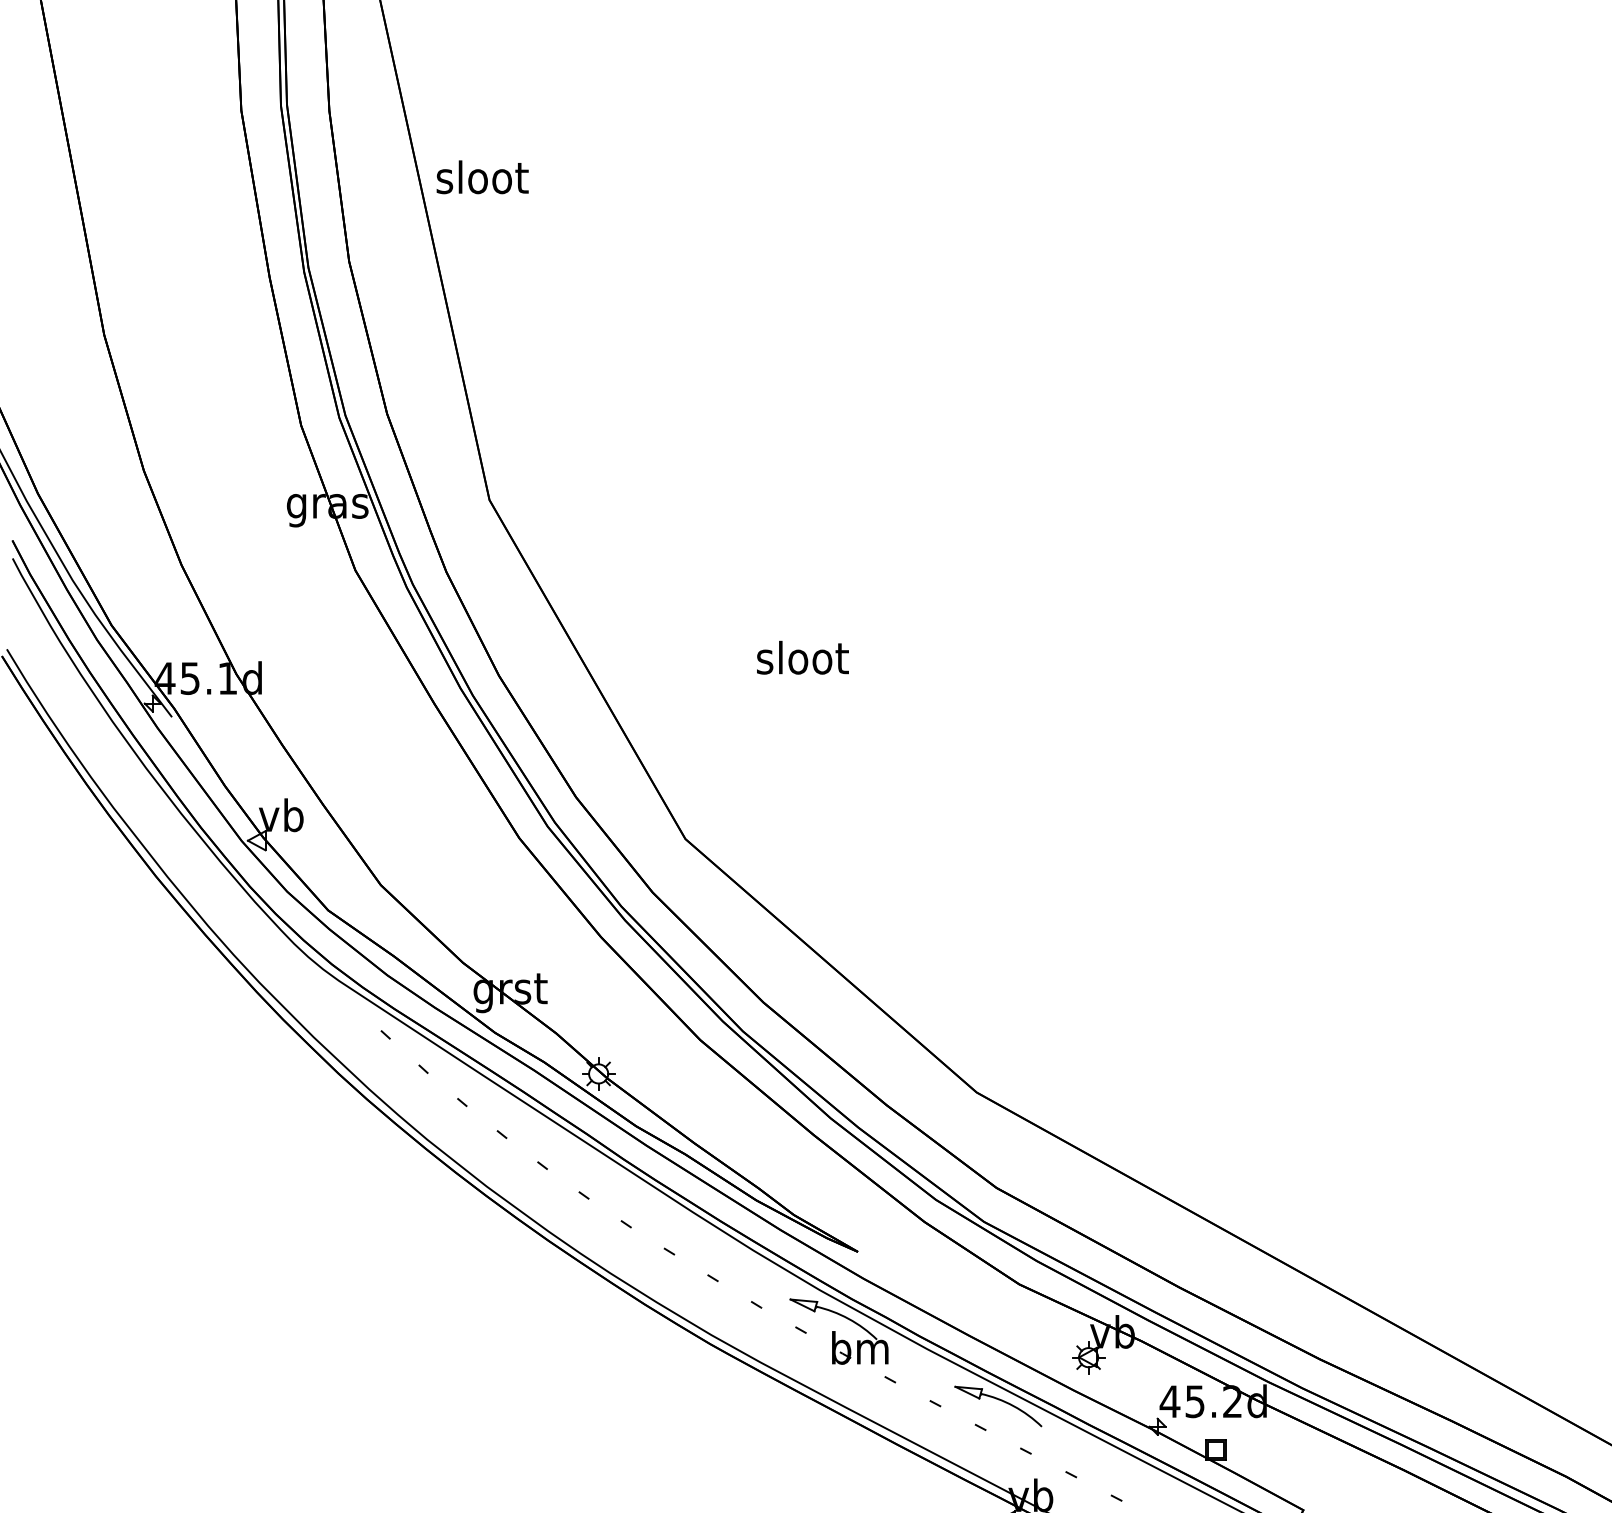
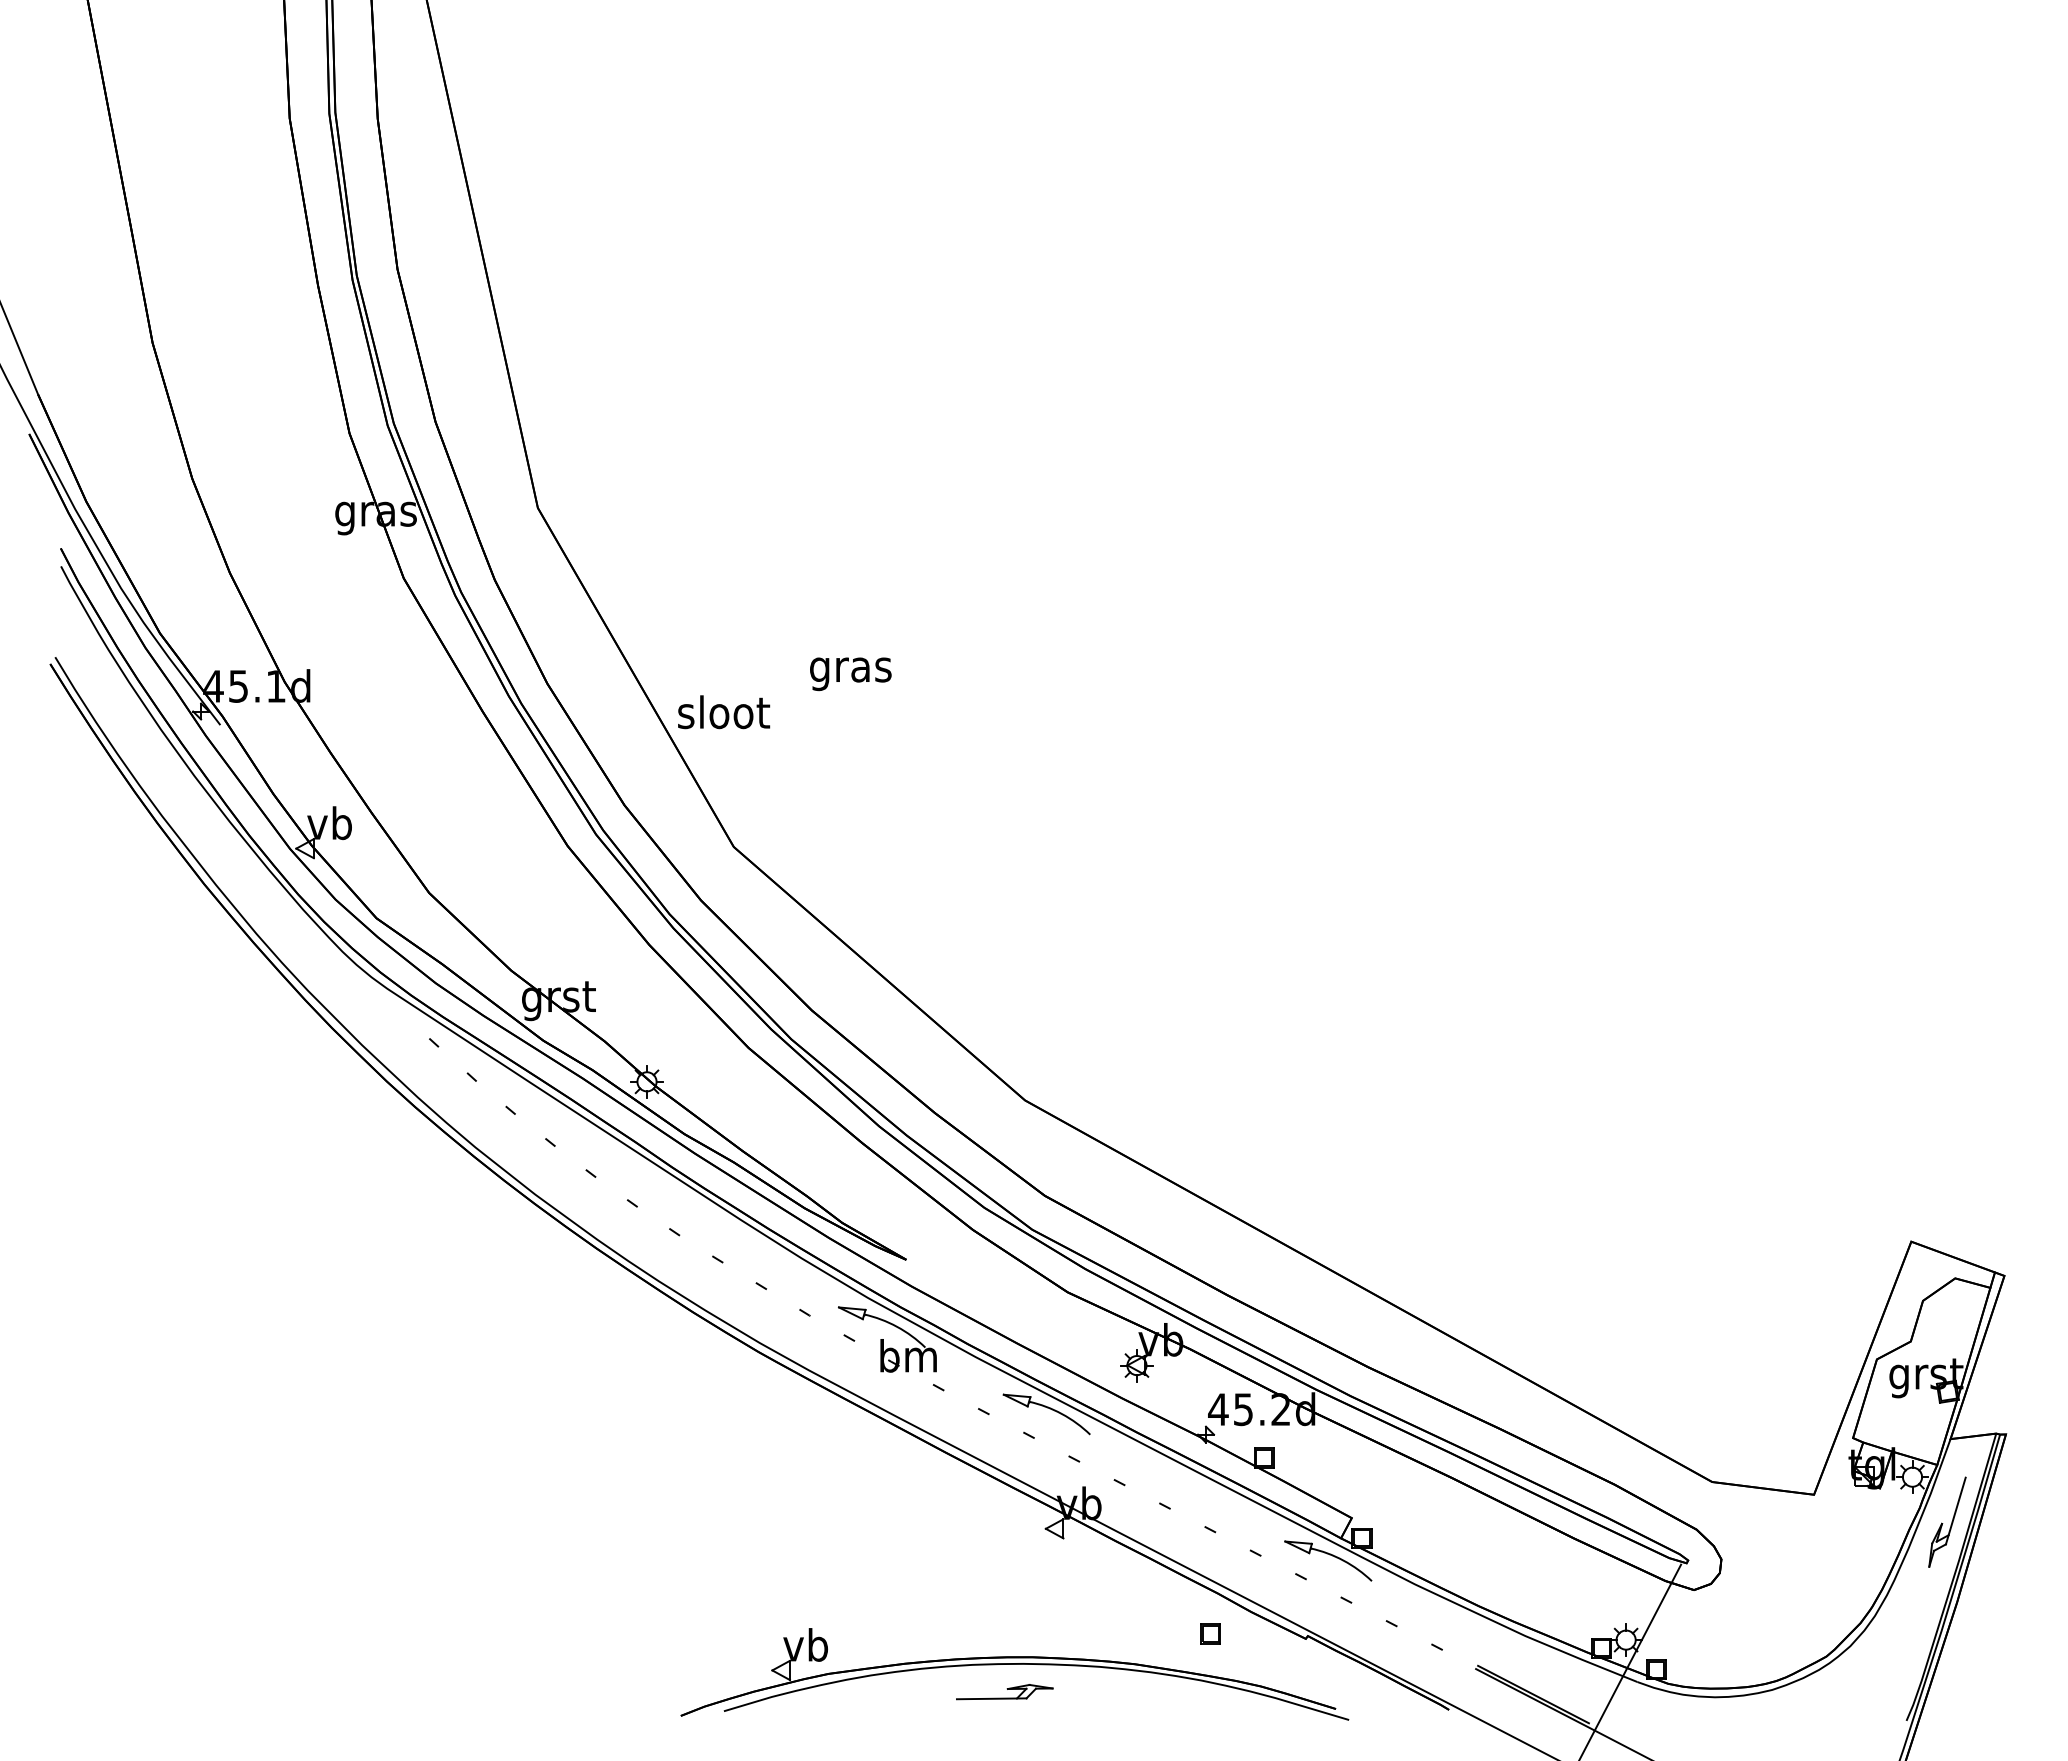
text: (483, 177) -> (724, 712), moved
text: (803, 661) -> (851, 669), sloot -> gras

